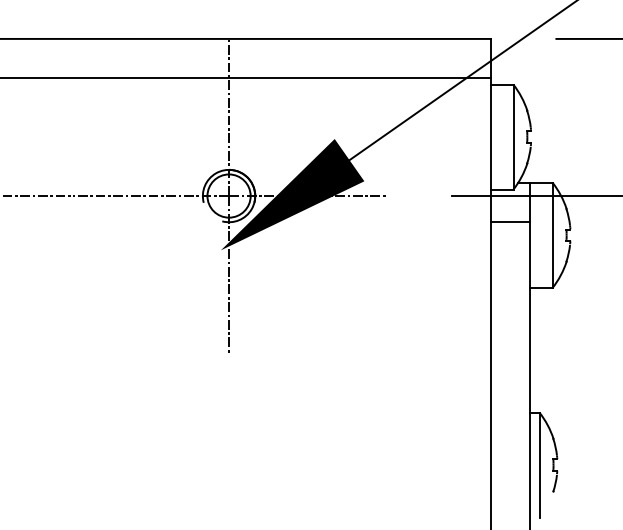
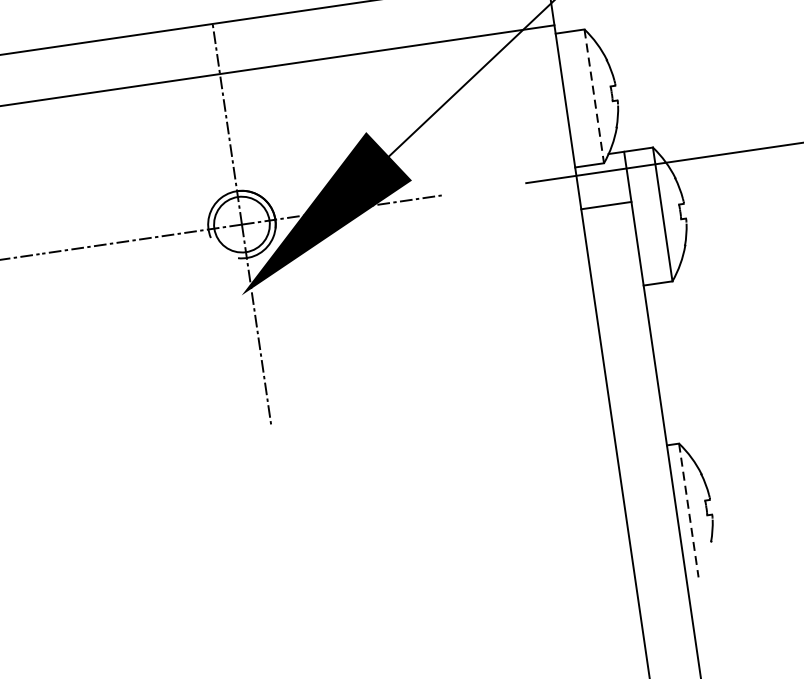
line: (513, 137) -> (594, 96), solid -> dashed
line: (539, 465) -> (688, 510), solid -> dashed

